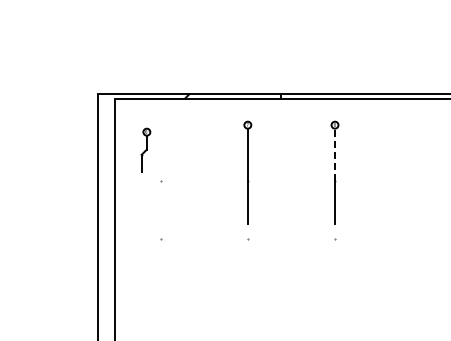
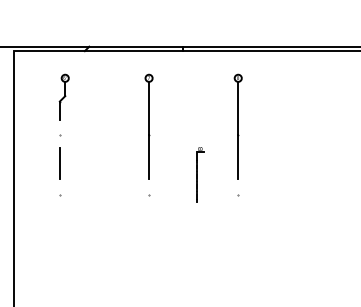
part: (145, 149) -> (63, 96), moved
line: (335, 154) -> (238, 108), dashed -> solid
line: (160, 208) -> (59, 163), added
part: (297, 219) -> (199, 174), added

